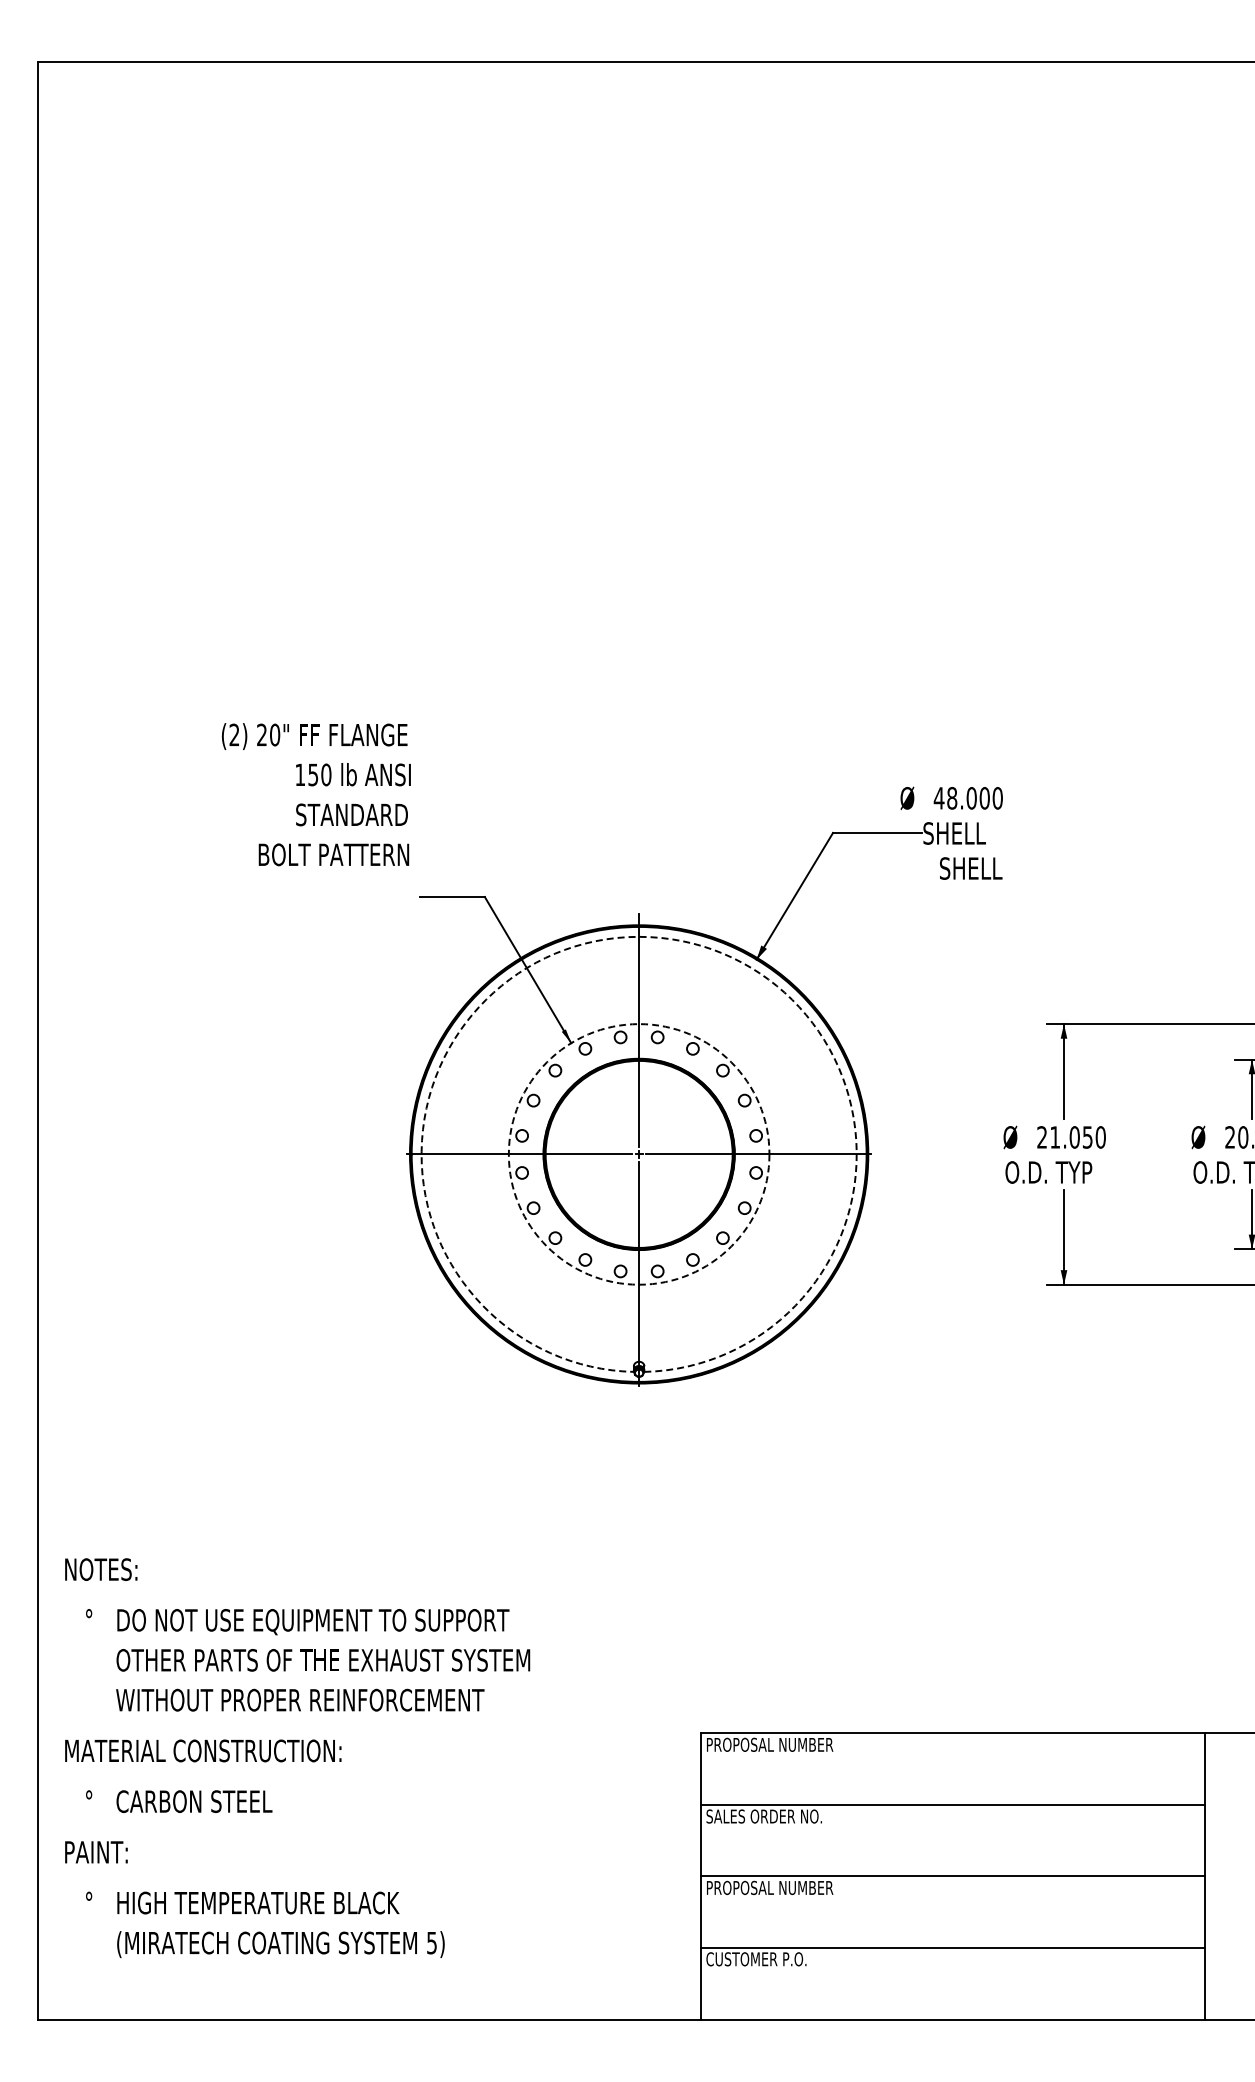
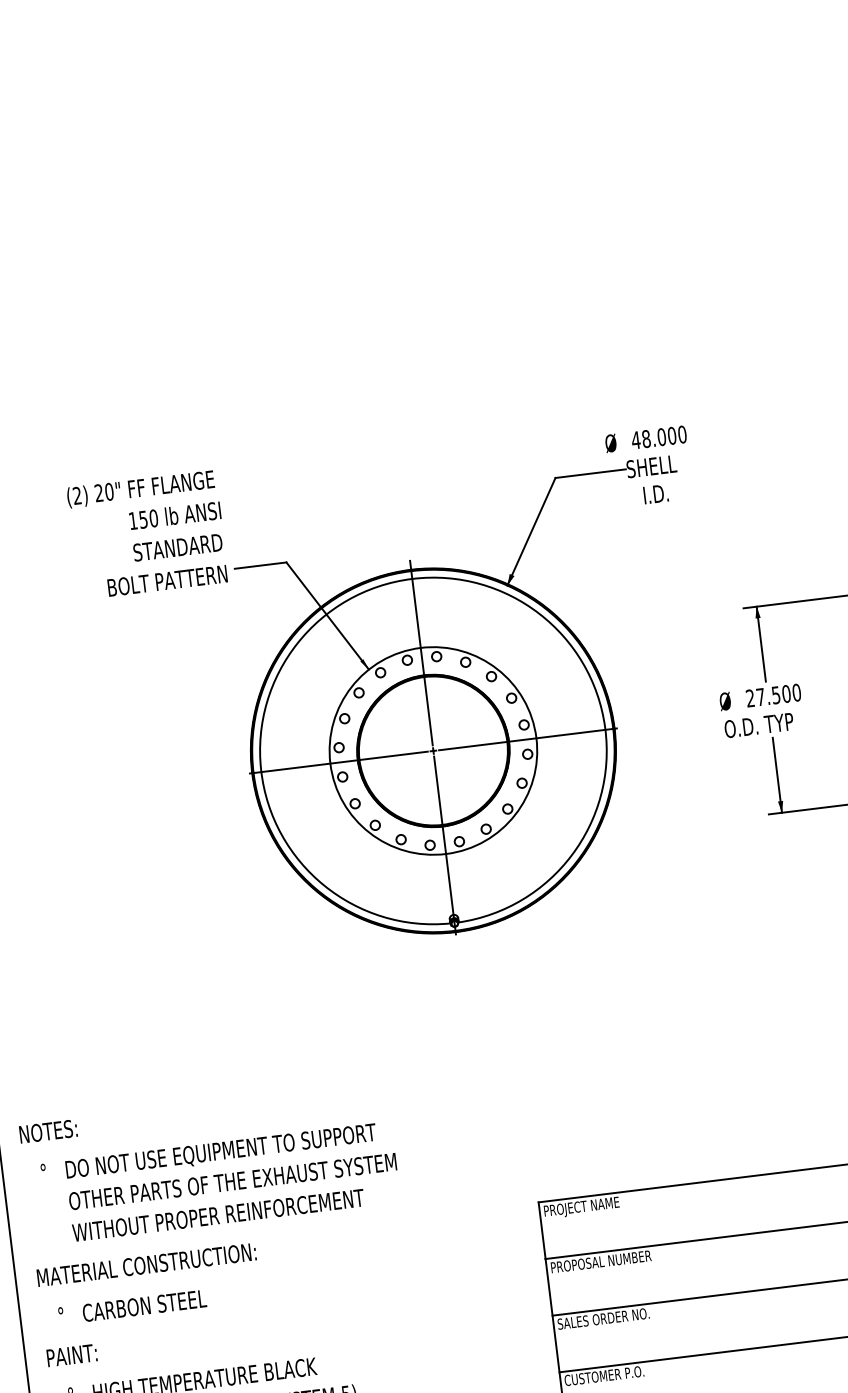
text: (315, 794) -> (147, 534), moved
text: (971, 868) -> (668, 492), SHELL -> I.D.
arc: (639, 936) -> (412, 578), dashed -> solid
text: (1071, 1137) -> (773, 695), 21.050 -> 27.500
circle: (638, 1154) -> (432, 751), dashed -> solid
text: (782, 1746) -> (604, 1205), PROPOSAL NUMBER -> PROJECT NAME
text: (769, 1816) -> (600, 1261), SALES ORDER NO. -> PROPOSAL NUMBER
text: (769, 1887) -> (607, 1317), PROPOSAL NUMBER -> SALES ORDER NO.

